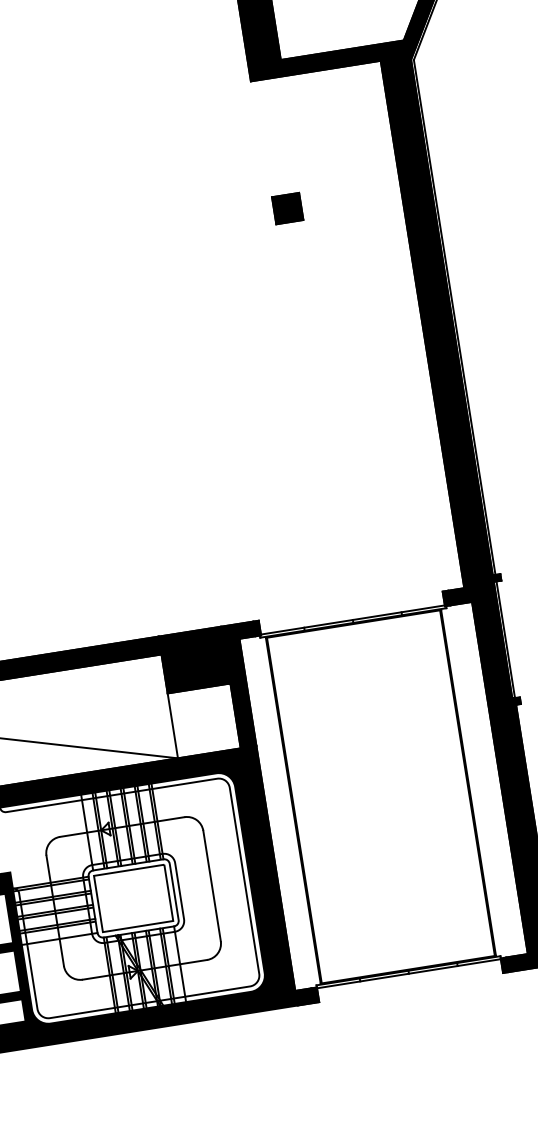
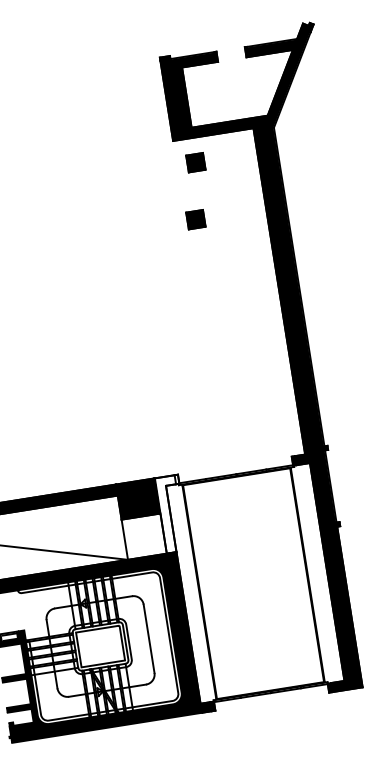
part: (287, 116) -> (195, 162), added
fill: (240, 683) -> (166, 513), removed

